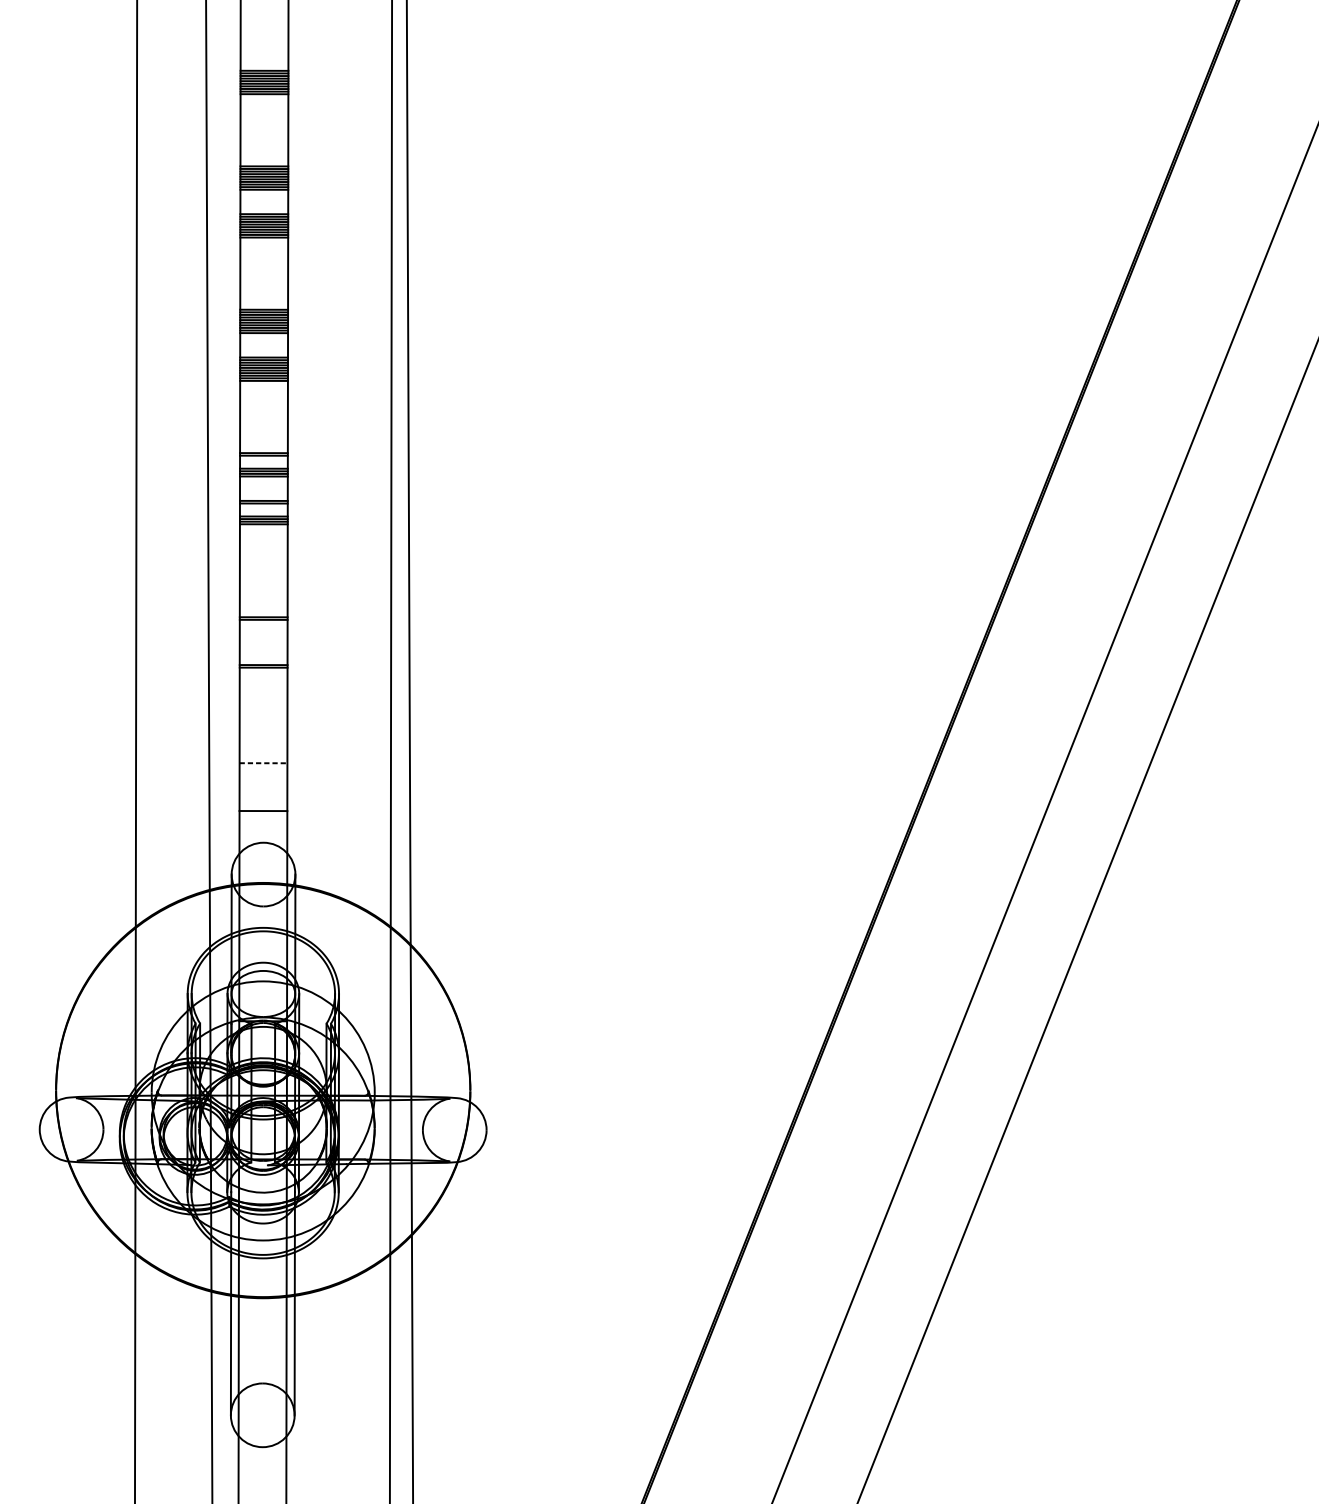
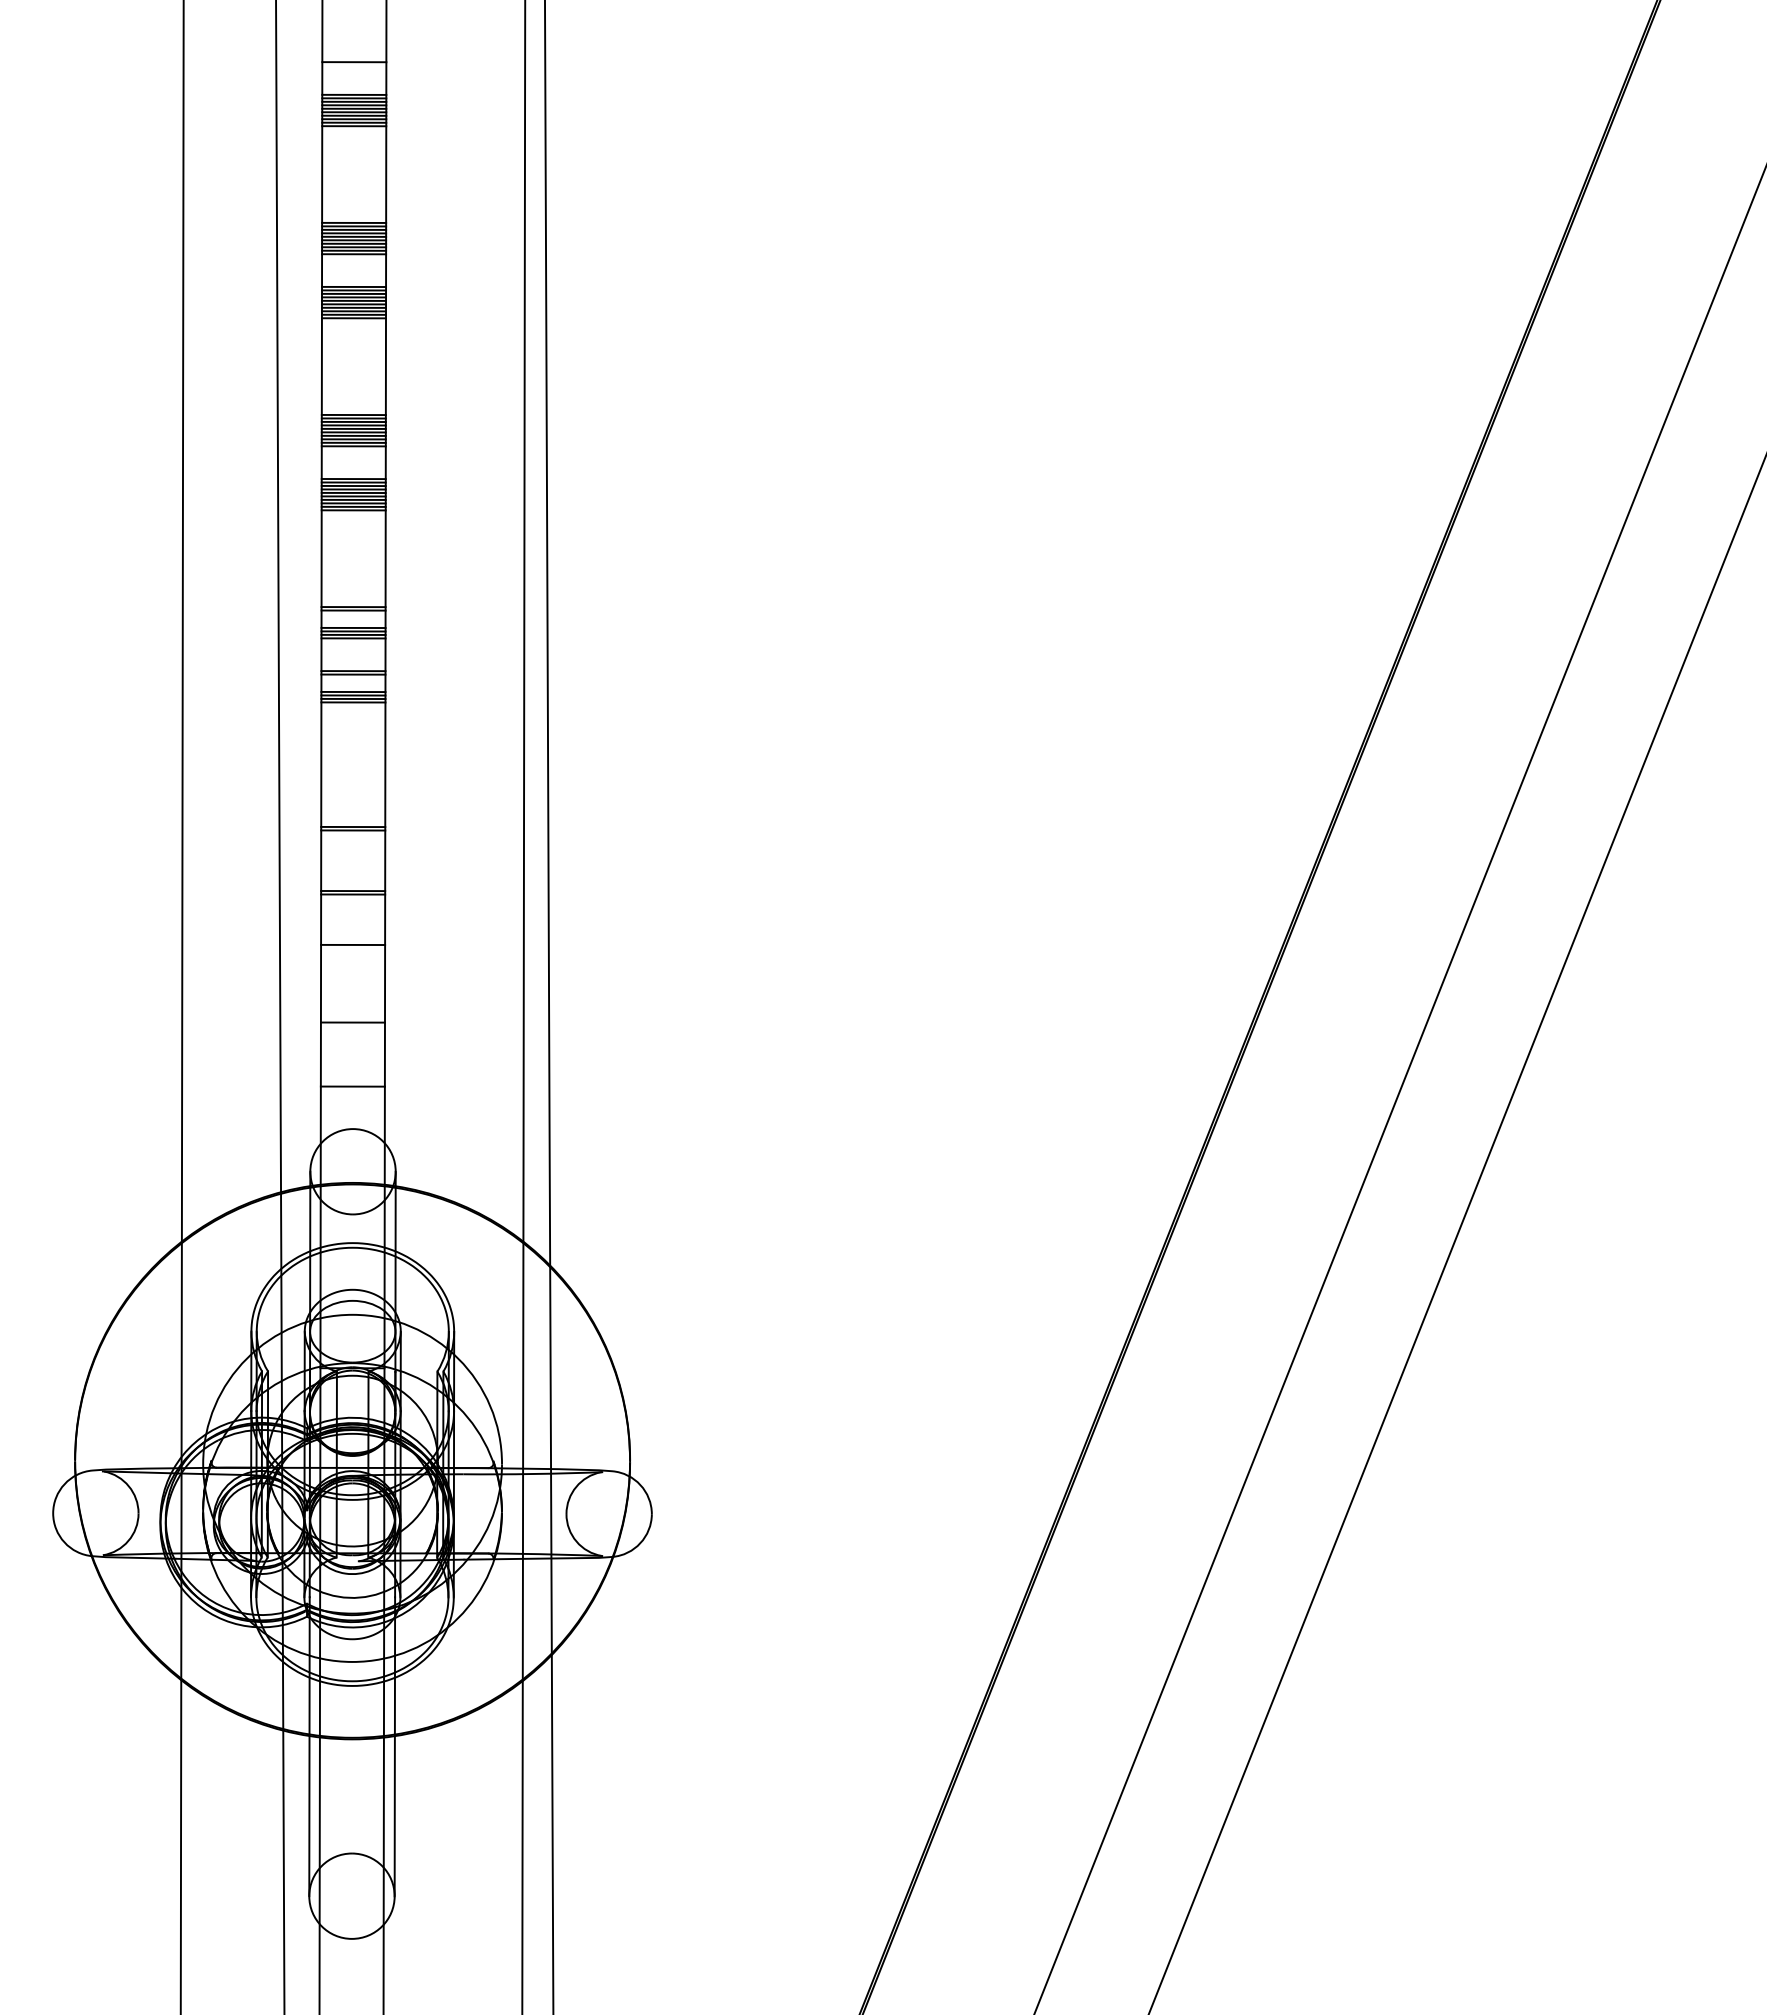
line: (264, 46) -> (354, 62), added
line: (263, 704) -> (353, 944), added
line: (263, 763) -> (353, 1022), dashed -> solid

